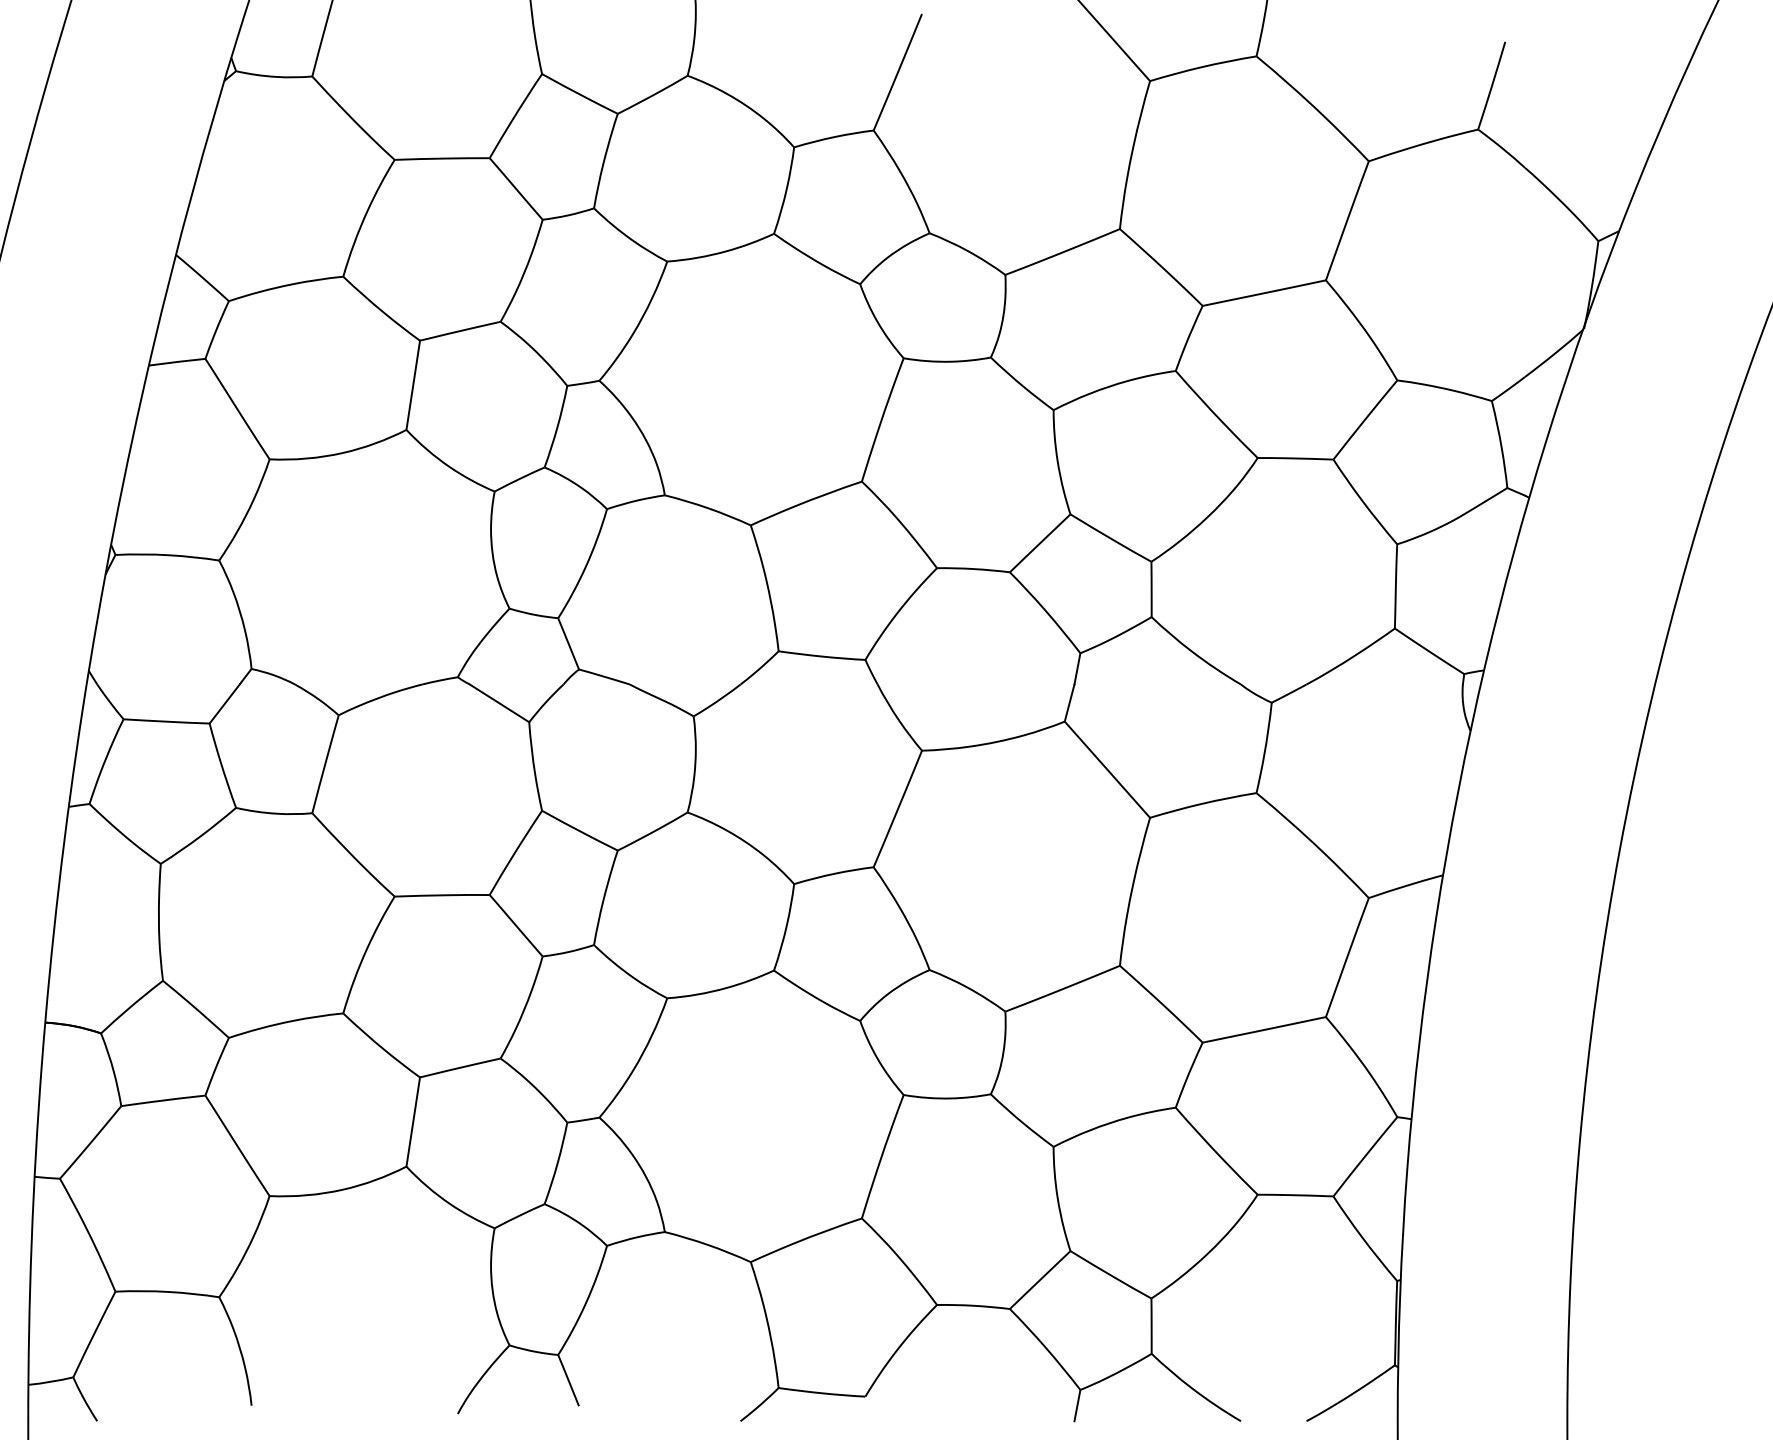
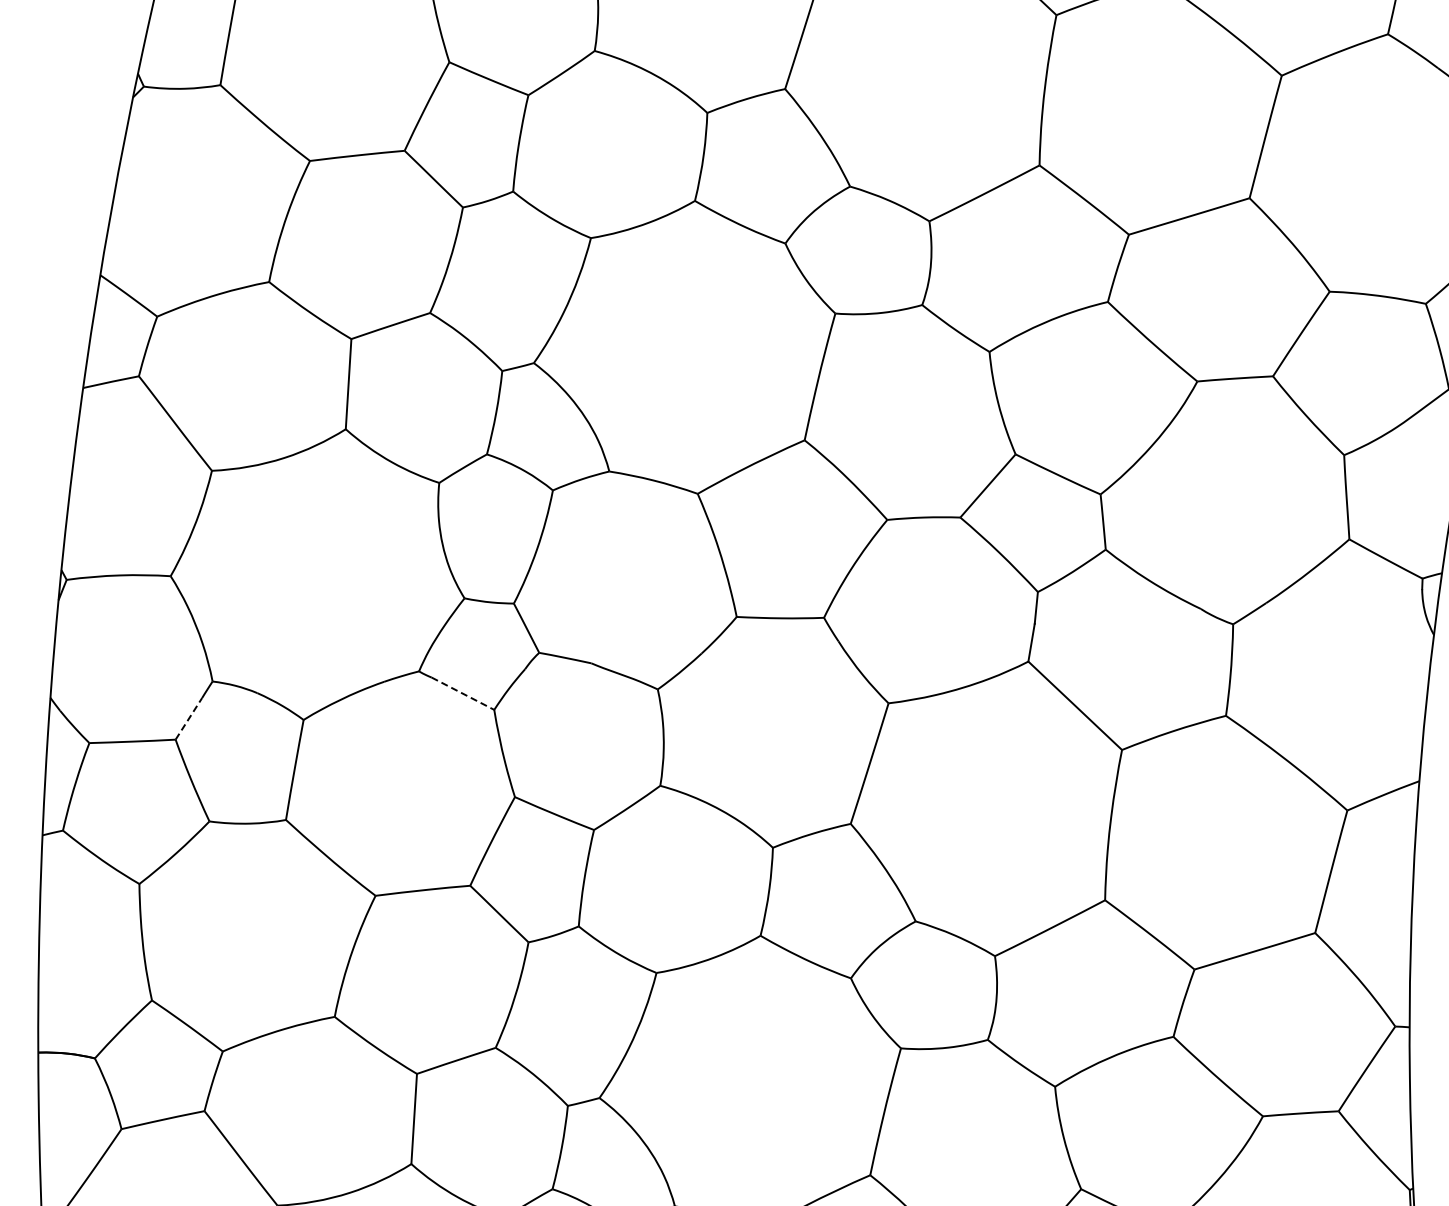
line: (499, 703) -> (462, 693), solid -> dashed
line: (224, 704) -> (188, 719), solid -> dashed

